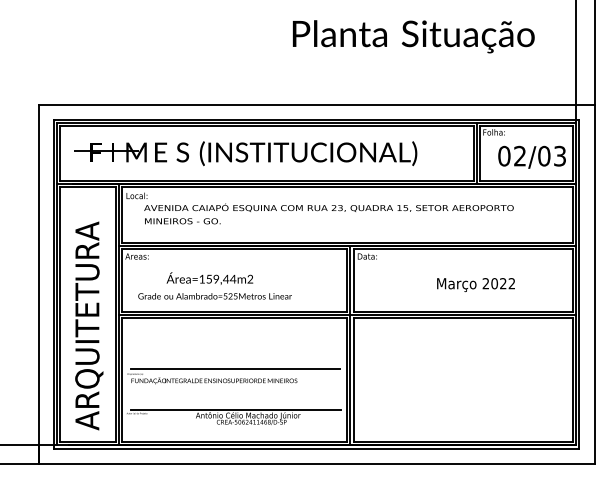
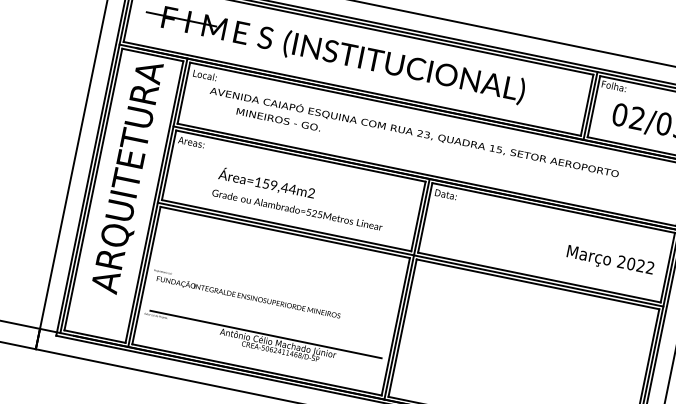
text: (182, 221) -> (278, 119), moved
text: (475, 285) -> (609, 261), moved
text: (214, 296) -> (296, 210), moved
text: (89, 325) -> (129, 176), moved
line: (235, 368) -> (274, 288), removed

